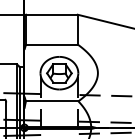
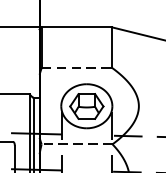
line: (51, 44) -> (76, 67), solid -> dashed
line: (51, 101) -> (76, 144), solid -> dashed

